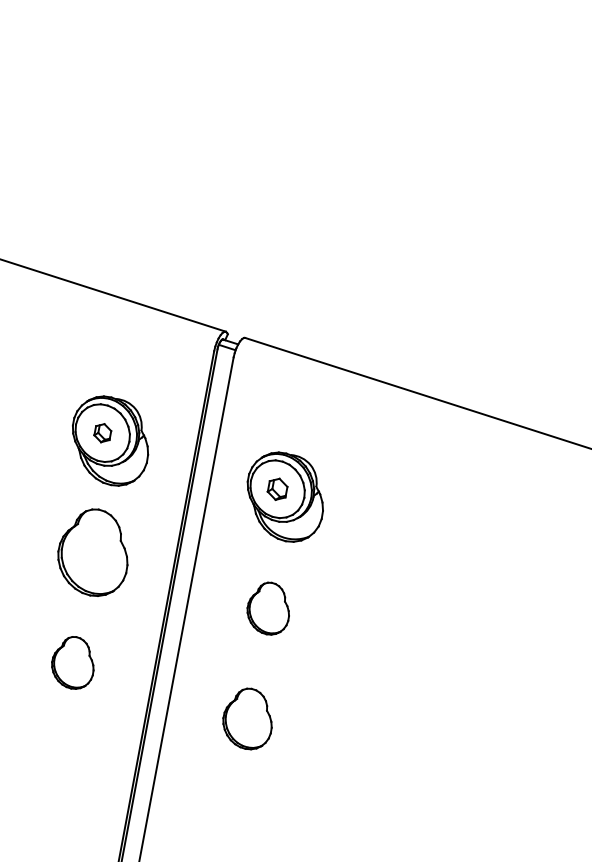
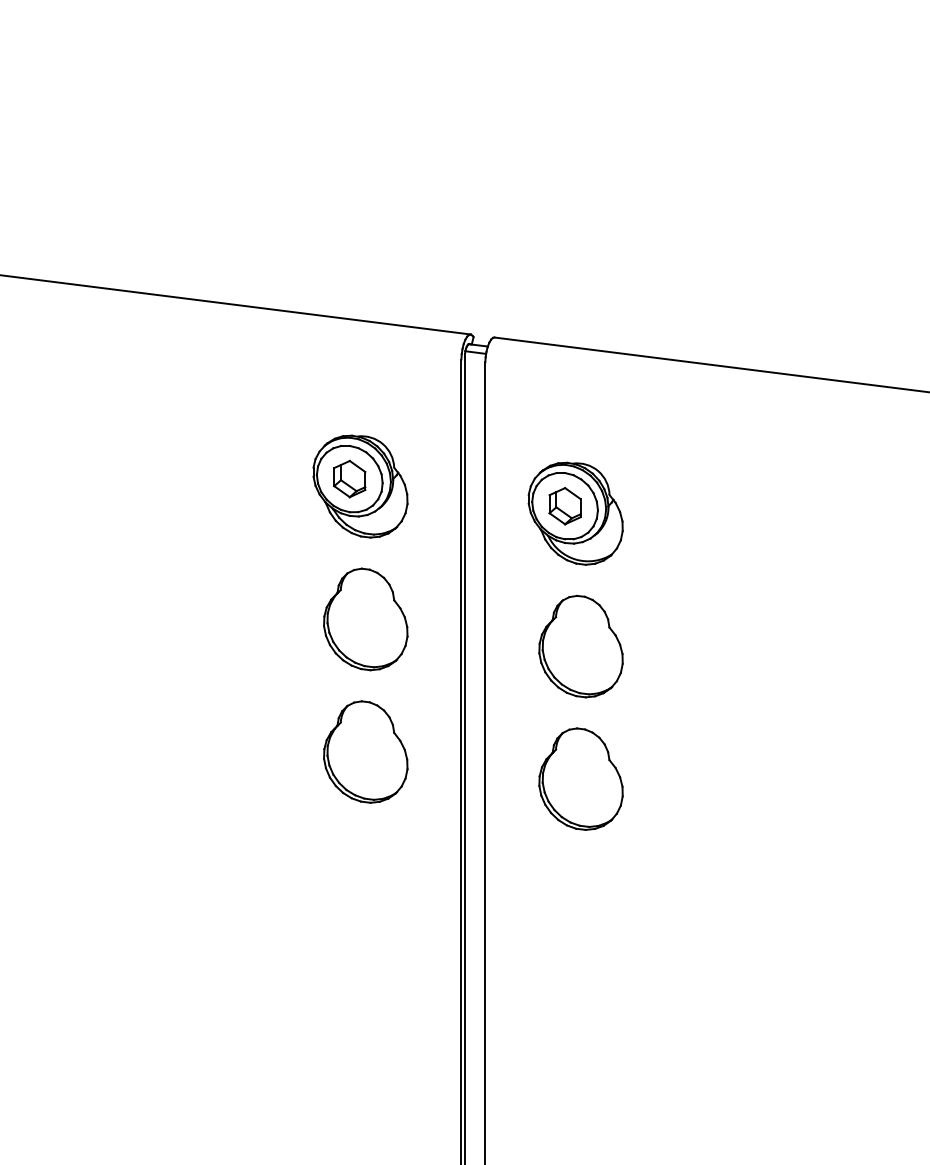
part: (102, 432) -> (349, 478), size x1.67
part: (277, 489) -> (564, 506), size x1.43
part: (268, 608) -> (580, 646), size x1.67
part: (73, 662) -> (365, 751), size x1.67
part: (248, 718) -> (580, 778), size x1.43

